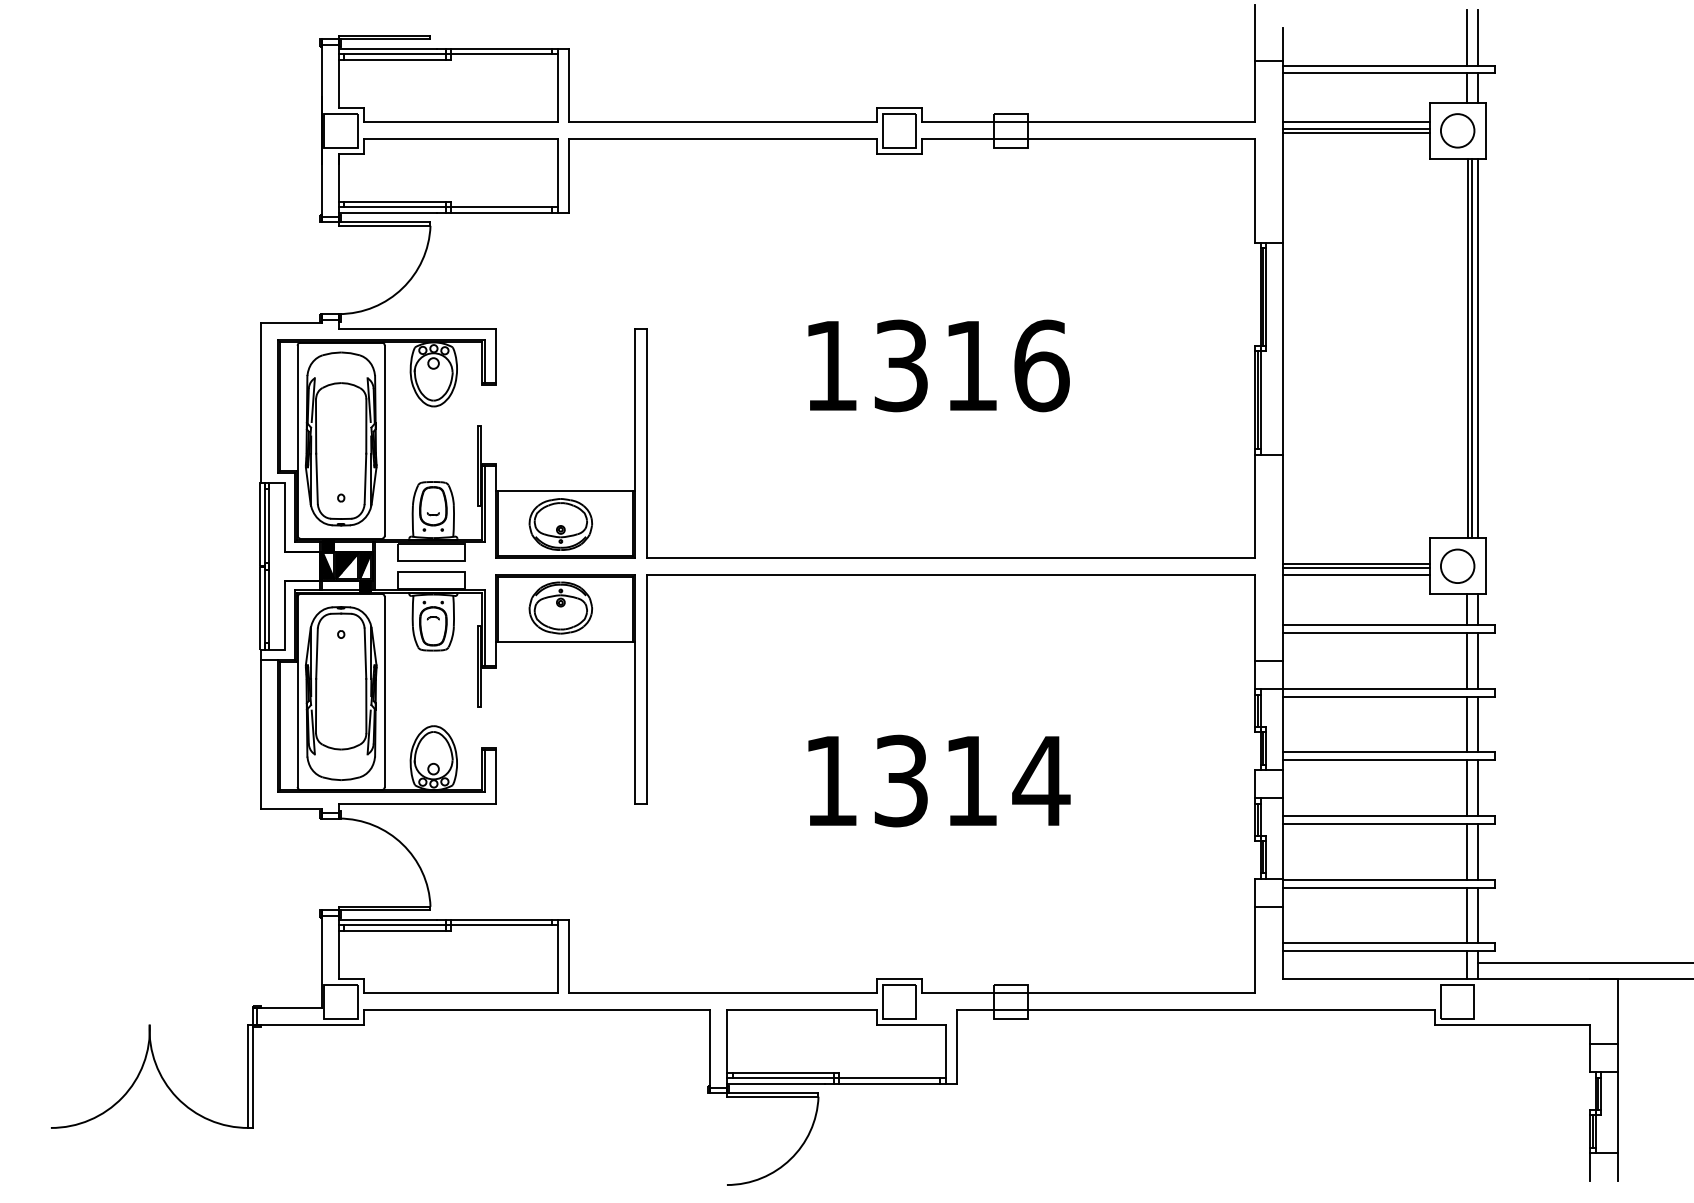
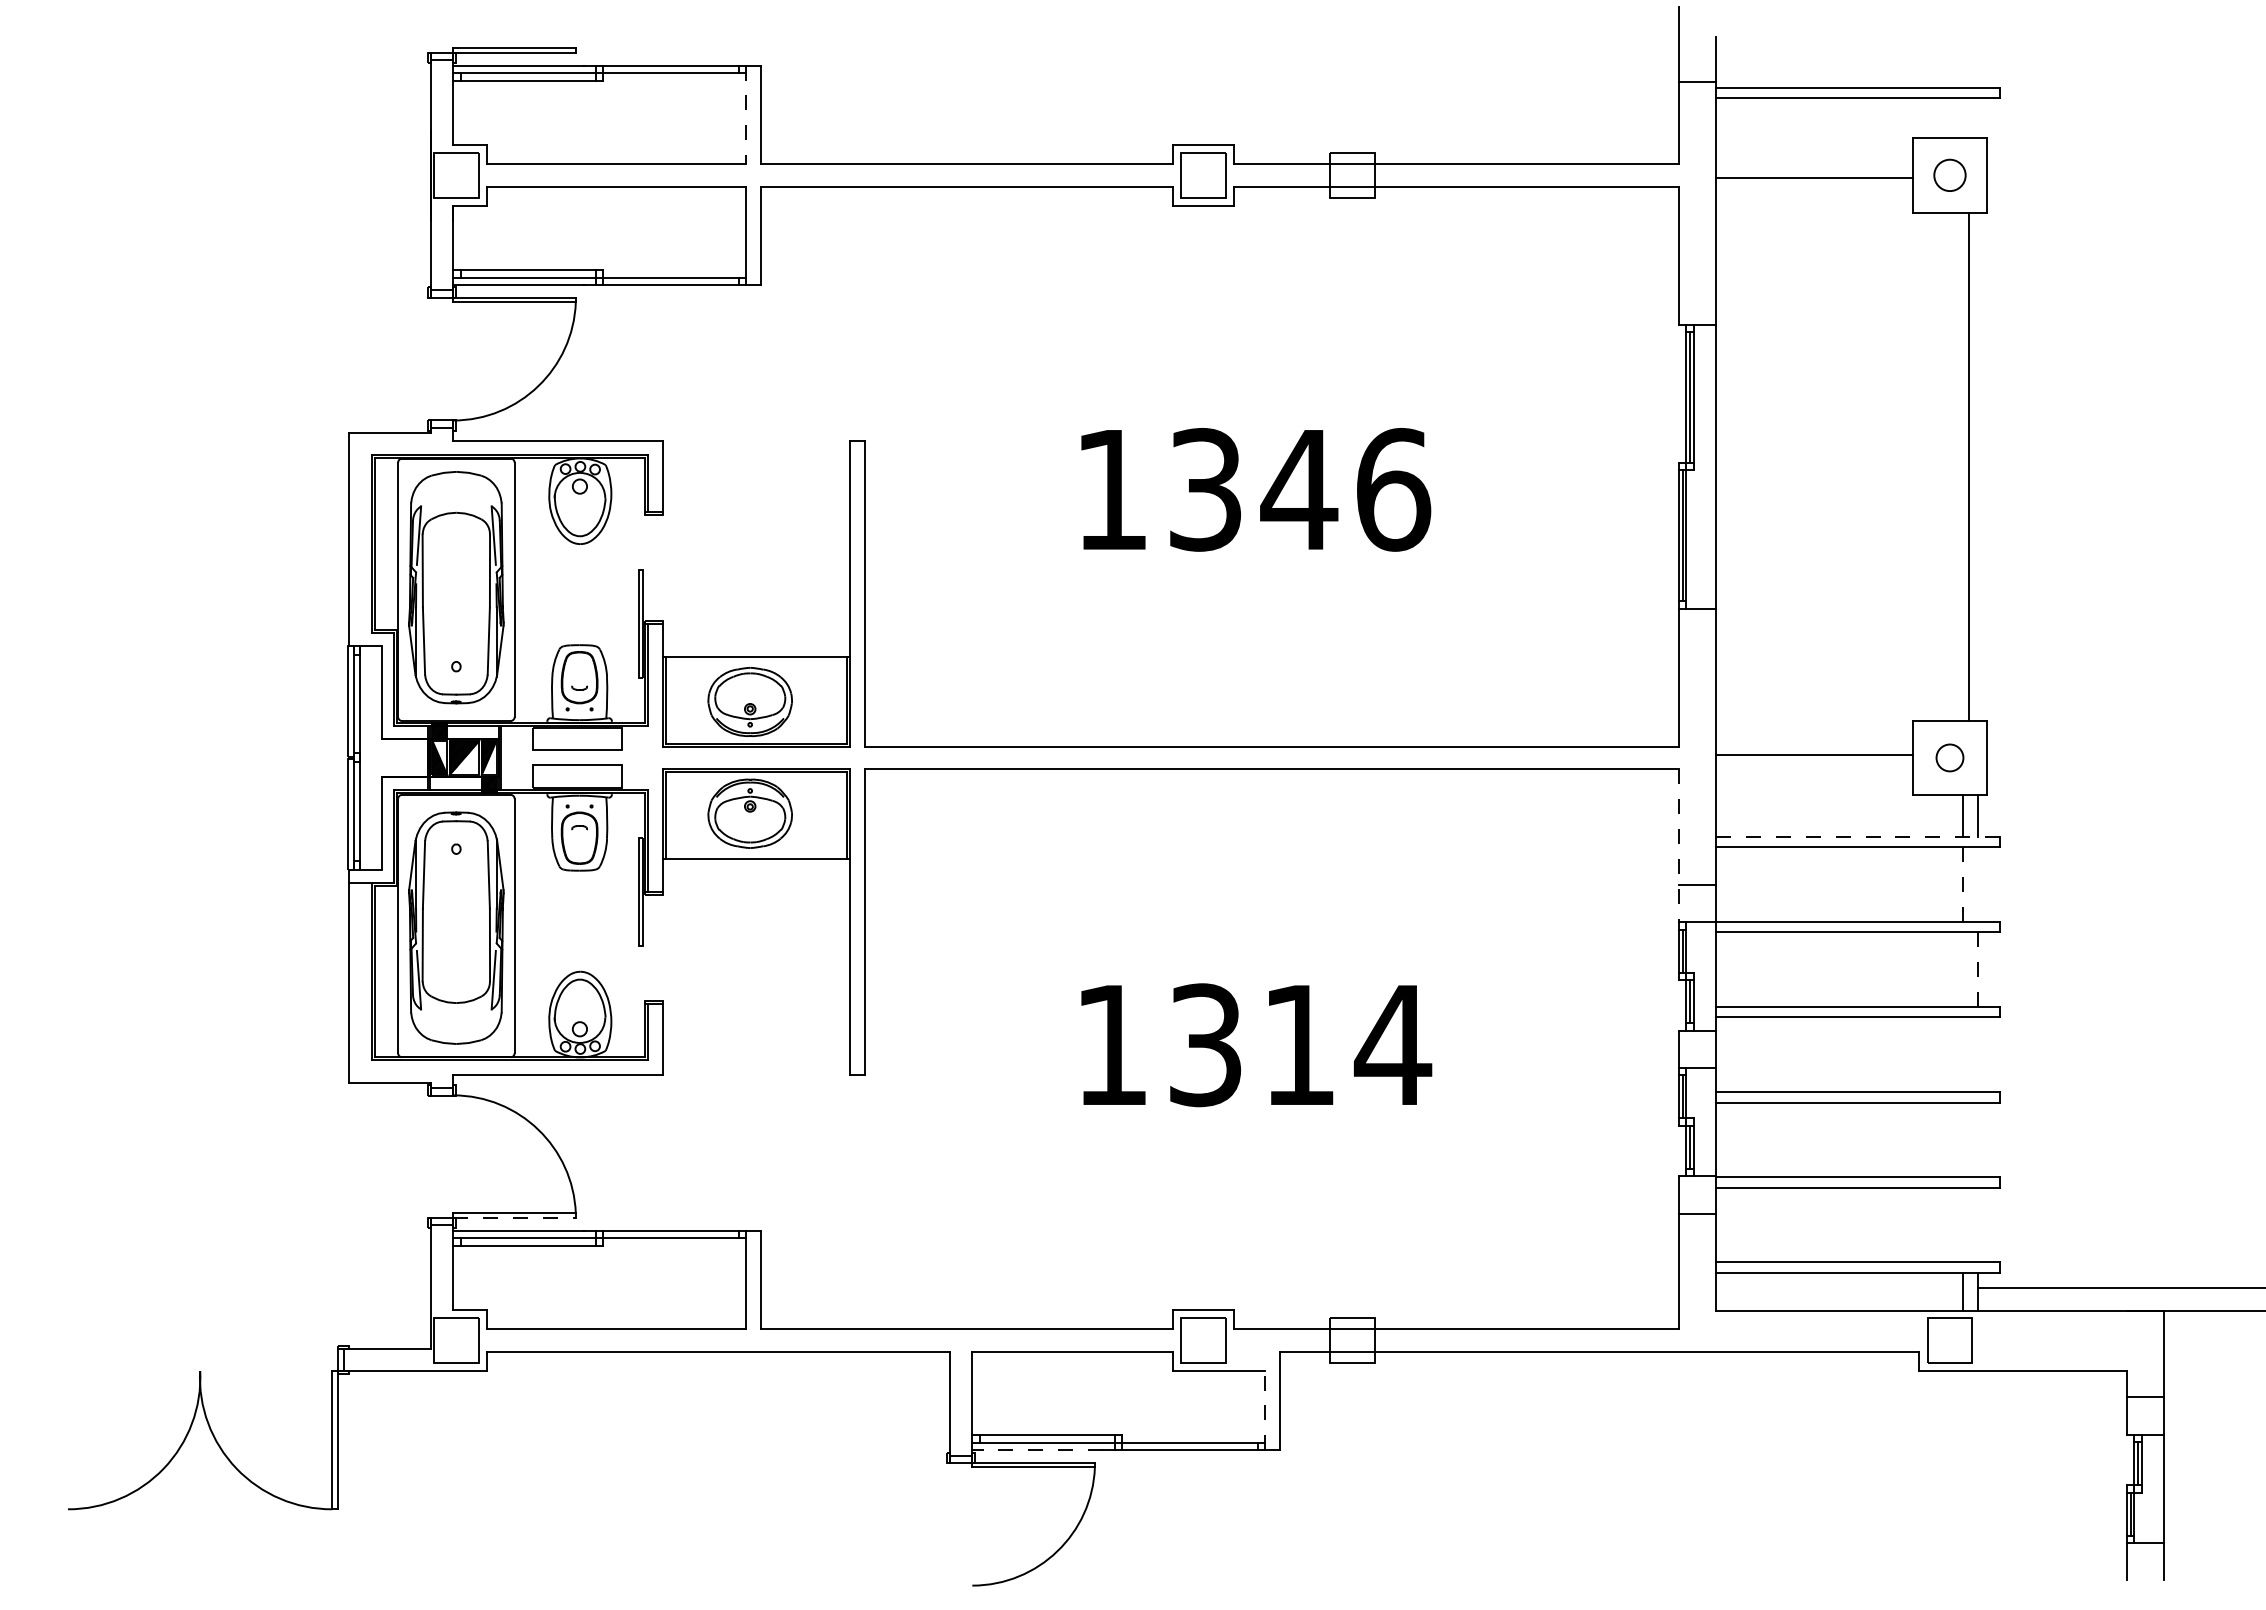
line: (1467, 37) -> (1962, 50), removed
line: (1478, 37) -> (1977, 50), removed
line: (558, 86) -> (746, 115), solid -> dashed
line: (1467, 88) -> (1962, 118), removed
line: (1478, 88) -> (1977, 118), removed
line: (1356, 122) -> (1814, 164), removed
line: (1356, 128) -> (1814, 172), removed
circle: (1457, 130) -> (1949, 175), size x0.7
line: (1467, 348) -> (1963, 466), removed
line: (1478, 348) -> (1977, 466), removed
text: (971, 365) -> (1299, 489), 1316 -> 1346
circle: (1457, 565) -> (1949, 757), size x0.6
line: (1356, 568) -> (1814, 760), removed
line: (1356, 574) -> (1814, 769), removed
line: (1389, 625) -> (1858, 836), solid -> dashed
line: (1254, 631) -> (1678, 845), solid -> dashed
line: (1467, 660) -> (1962, 883), solid -> dashed
line: (1478, 660) -> (1977, 884), removed
line: (1467, 724) -> (1962, 969), removed
line: (1478, 724) -> (1977, 969), solid -> dashed
line: (1467, 788) -> (1962, 1054), removed
line: (1478, 788) -> (1977, 1054), removed
line: (1467, 851) -> (1962, 1139), removed
line: (1478, 851) -> (1977, 1139), removed
line: (385, 910) -> (515, 1218), solid -> dashed
line: (1467, 915) -> (1962, 1224), removed
line: (1478, 915) -> (1977, 1224), removed
line: (946, 1054) -> (1265, 1410), solid -> dashed
line: (775, 1084) -> (1037, 1450), solid -> dashed

